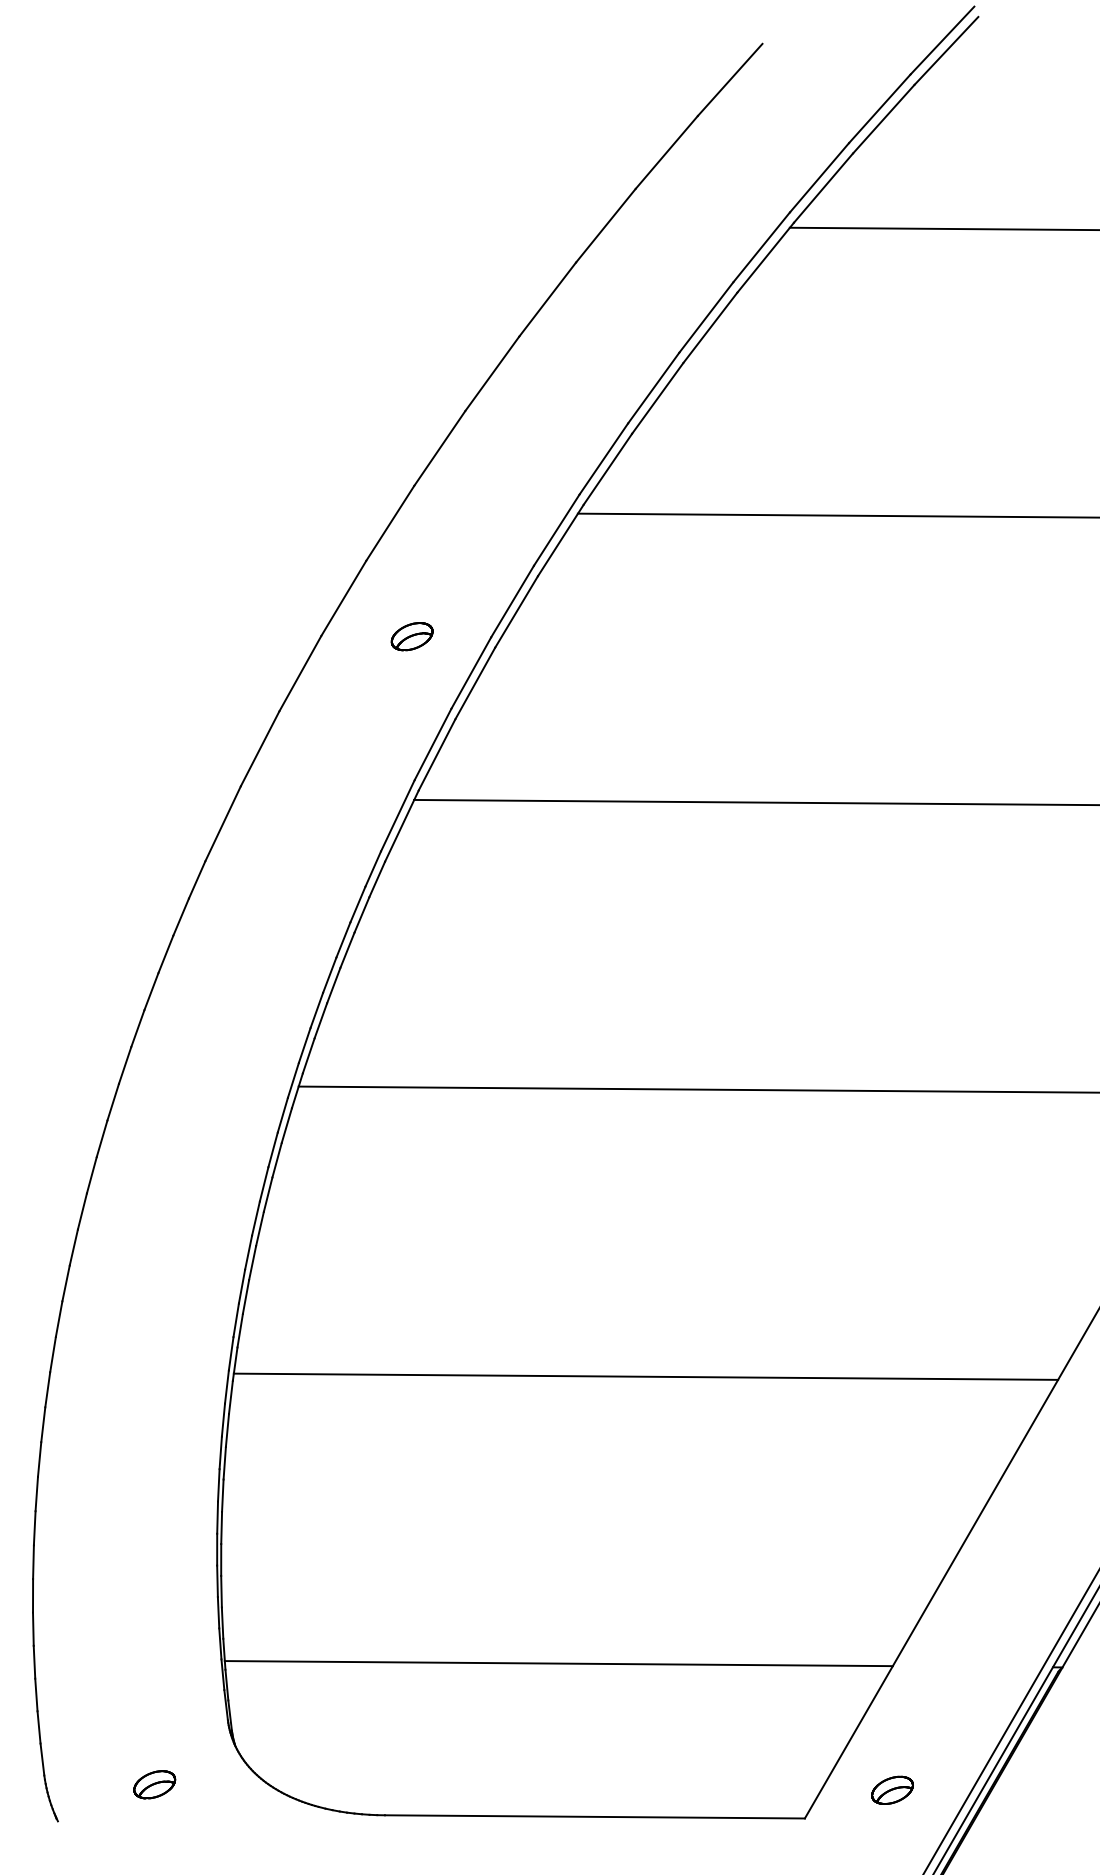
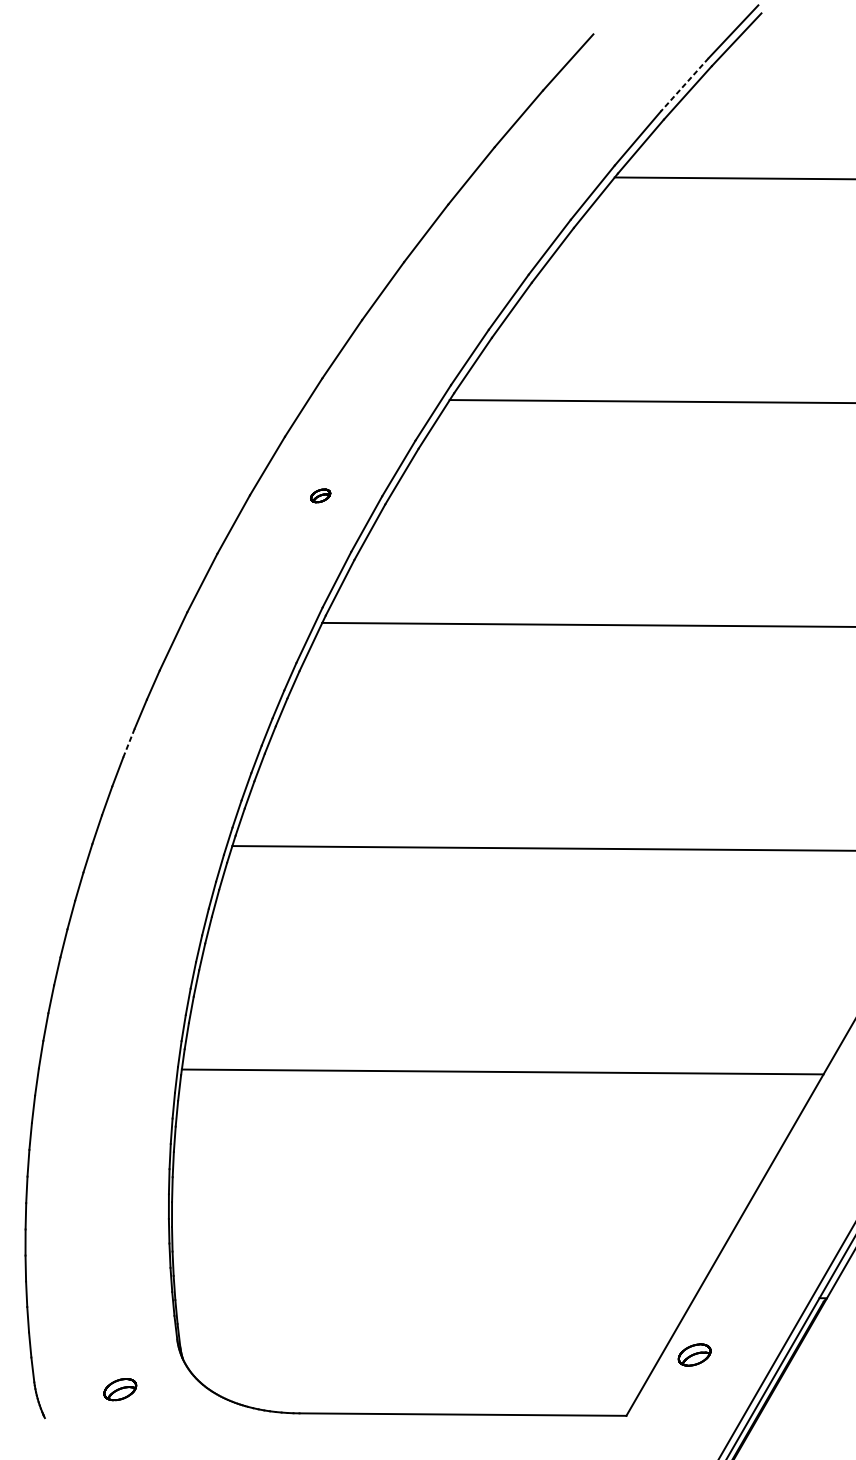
line: (879, 109) -> (684, 85), solid -> dashed
part: (411, 636) -> (320, 495), size x0.6
line: (165, 954) -> (128, 743), solid -> dashed
line: (558, 1663) -> (434, 1295), removed
part: (892, 1789) -> (694, 1354), moved

